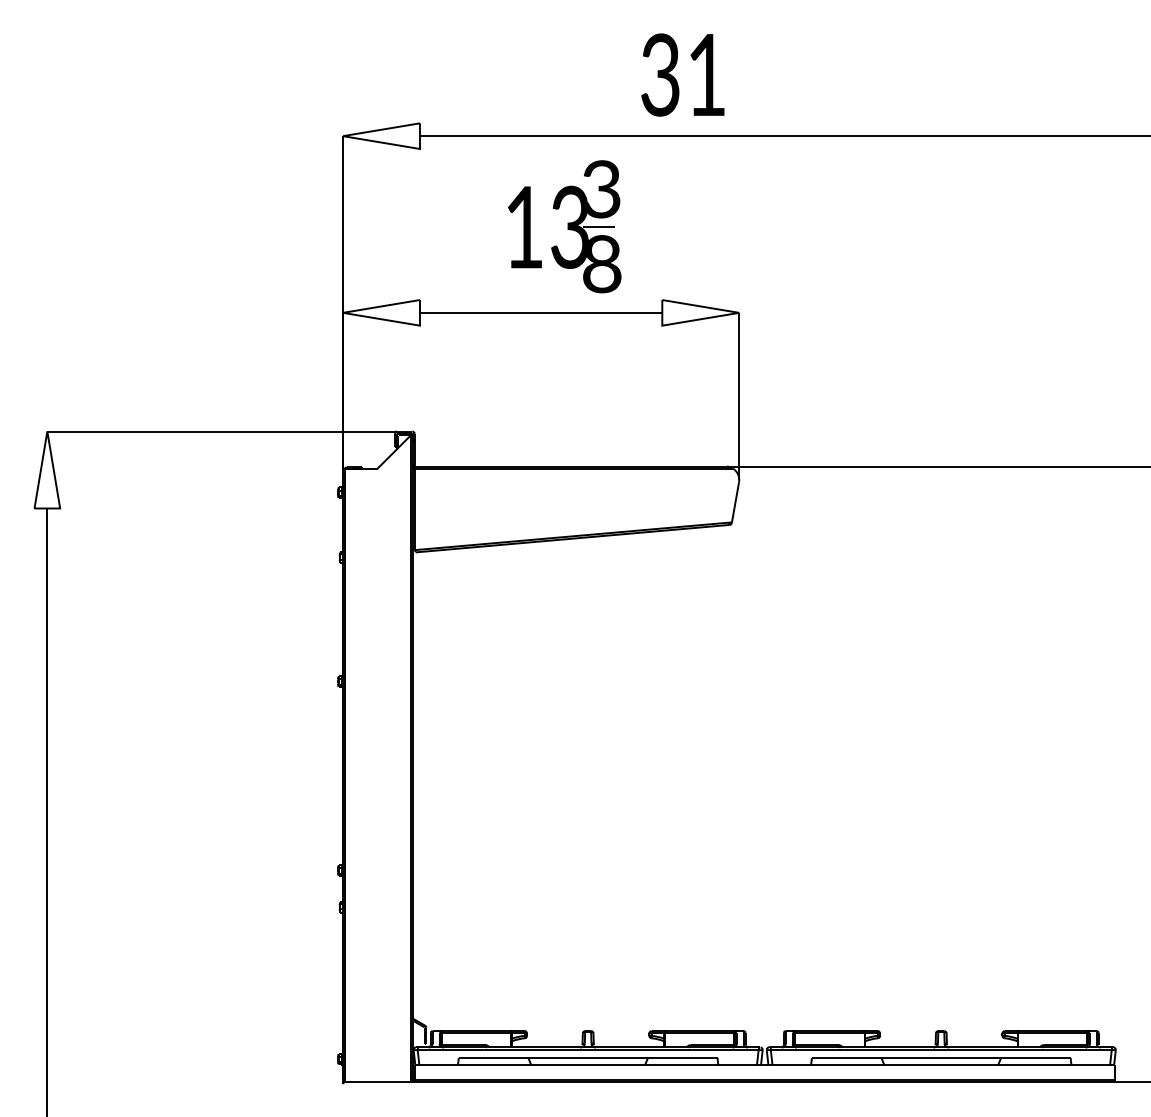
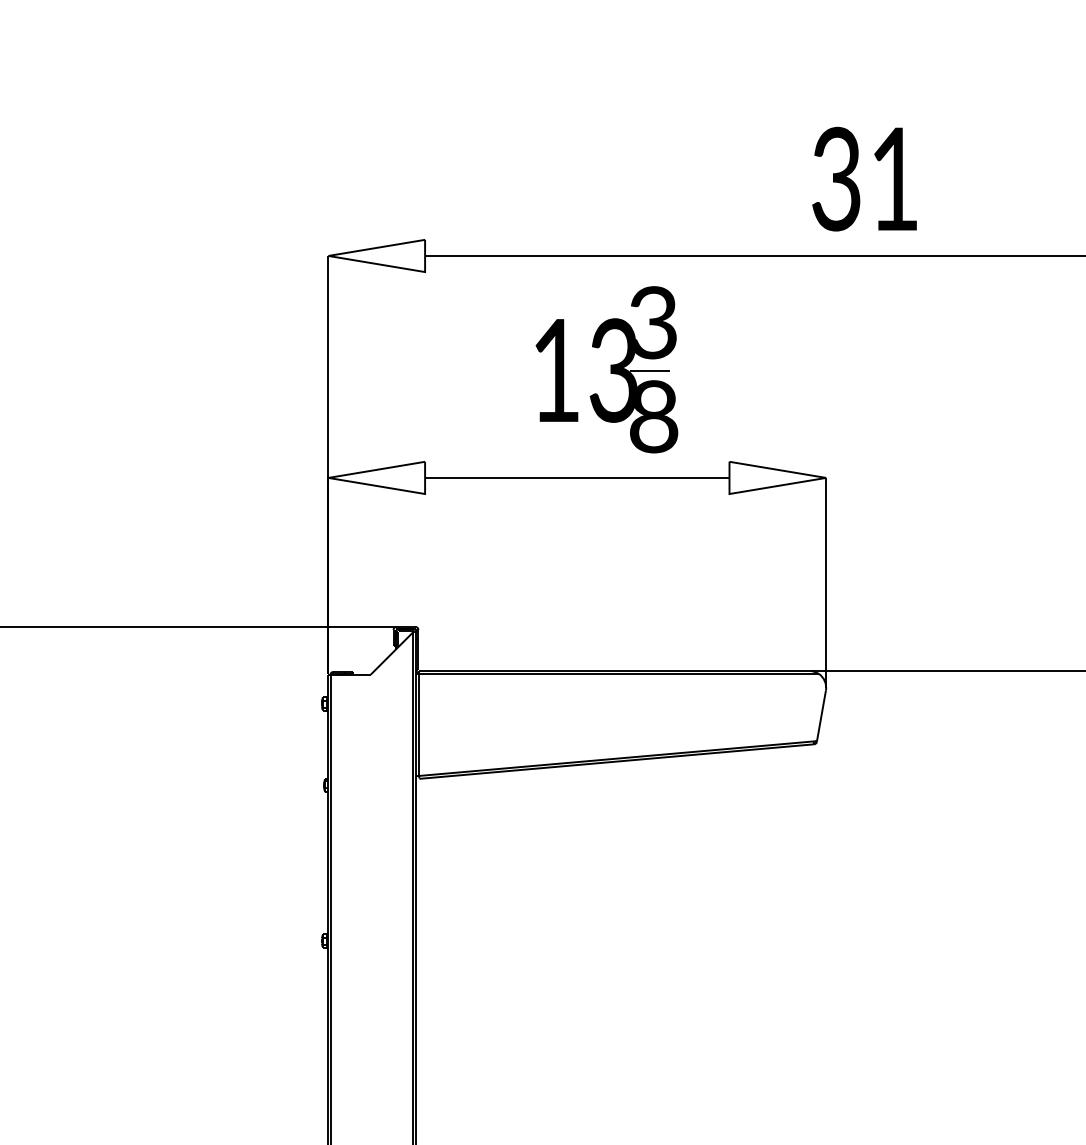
text: (682, 74) -> (864, 178), moved

